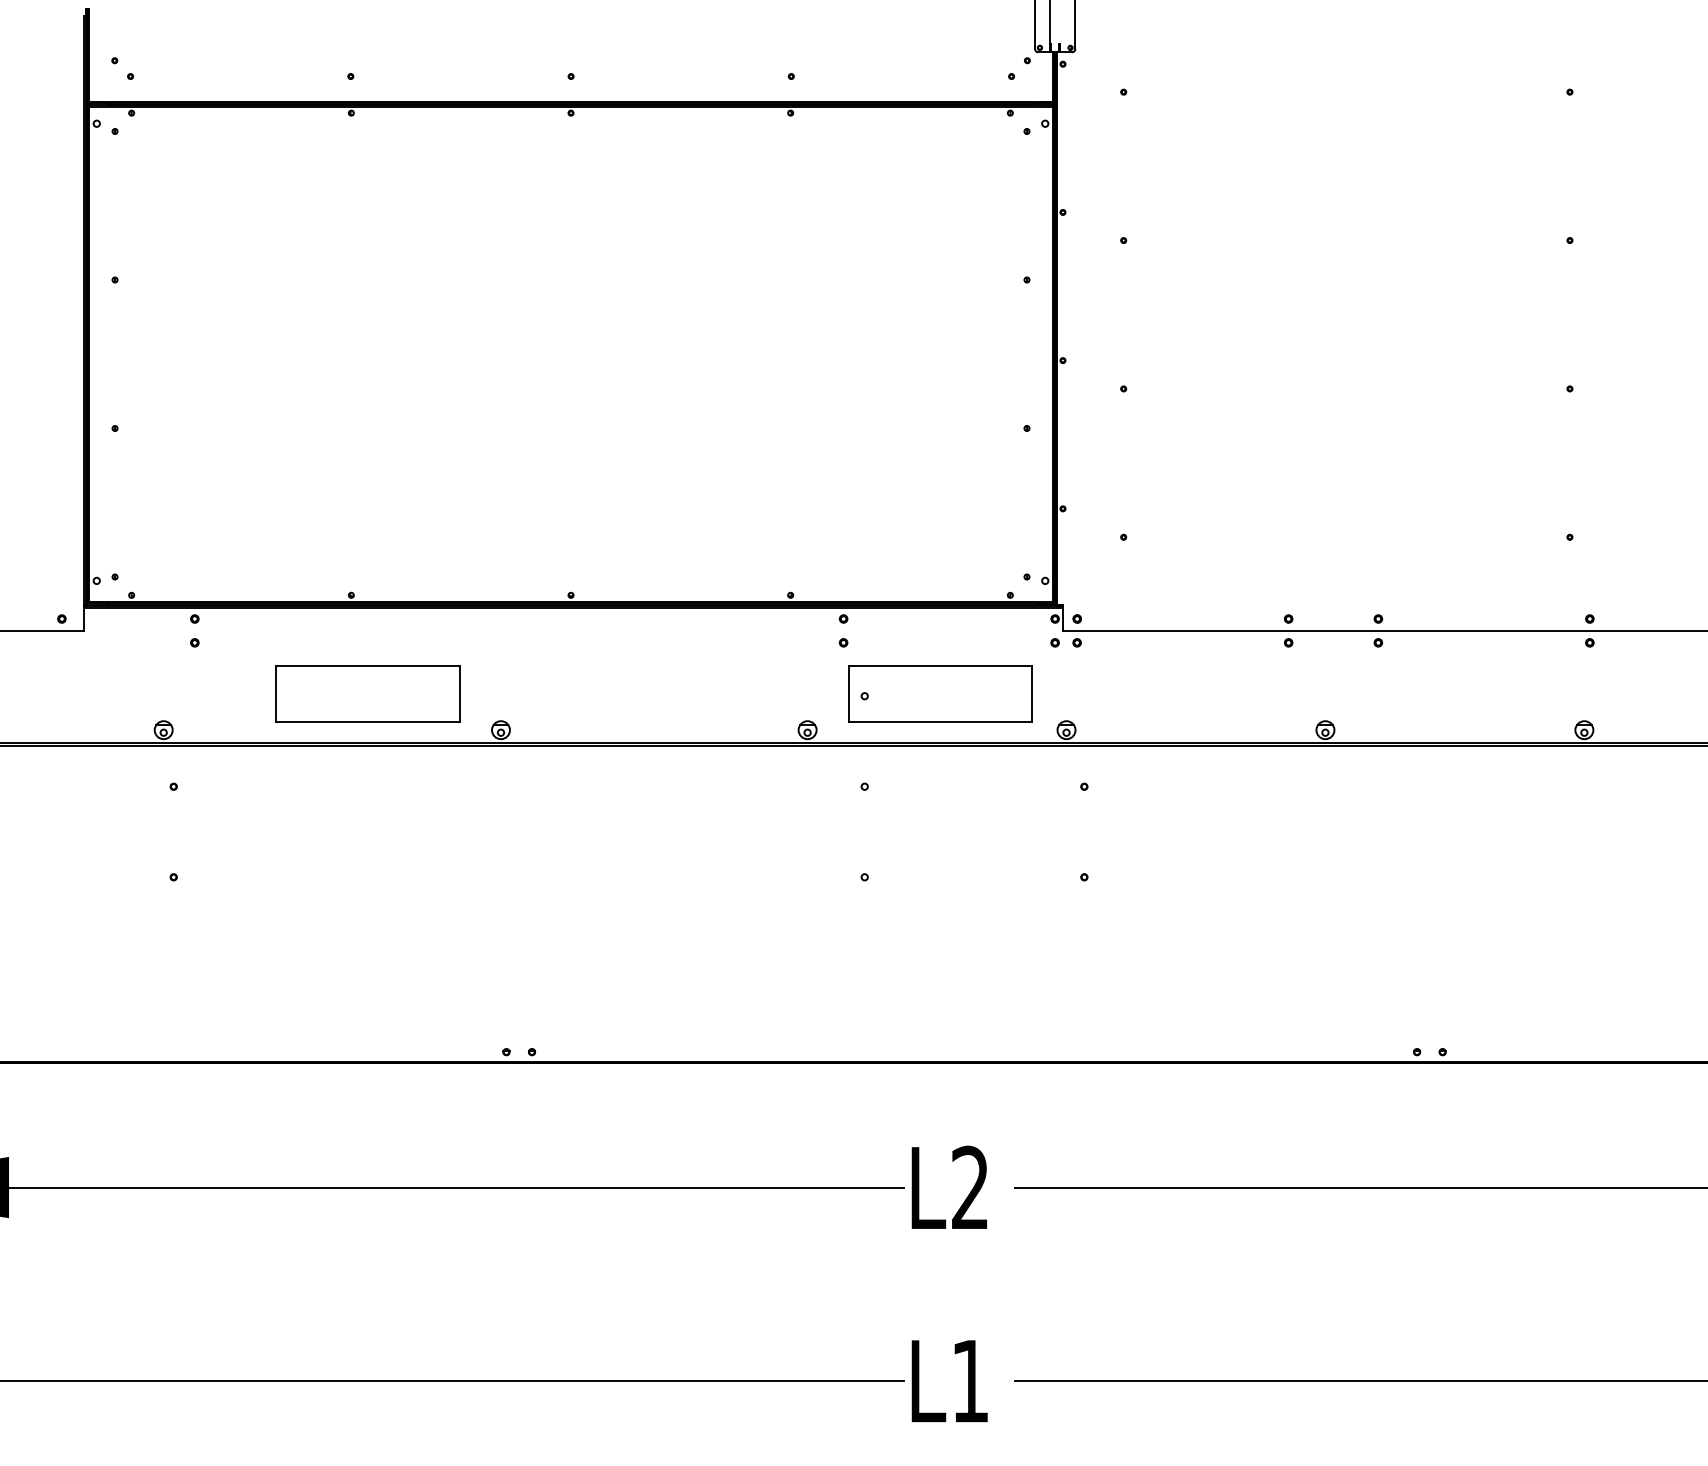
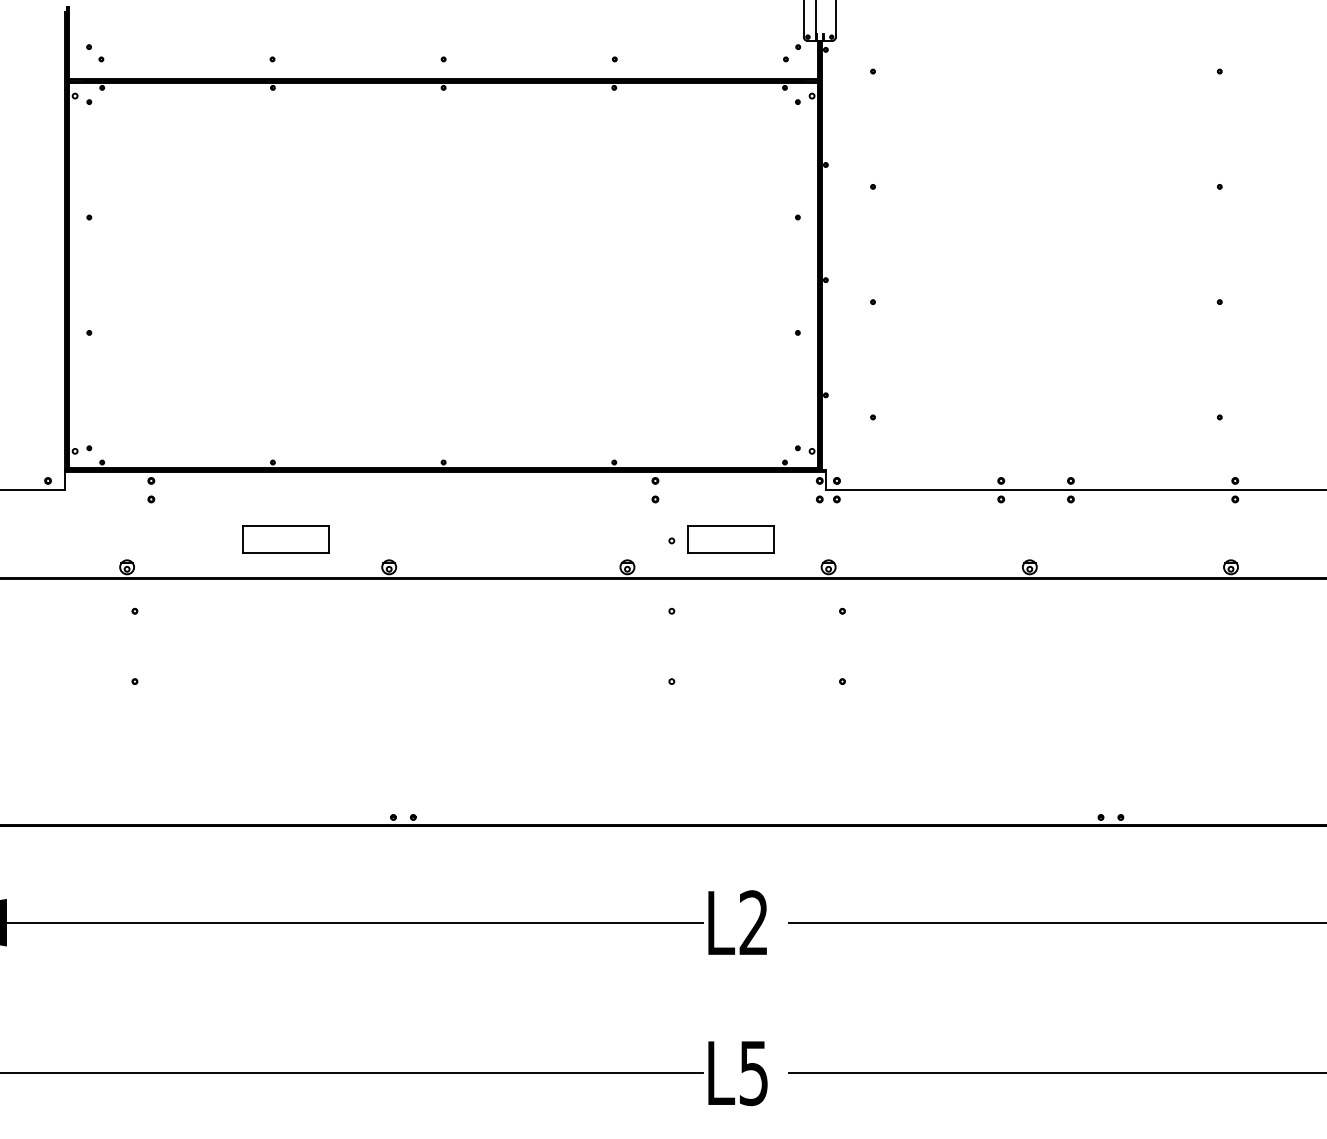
part: (367, 694) -> (285, 539), size x0.6
part: (940, 694) -> (730, 539), size x0.6
text: (969, 1381) -> (753, 1073), L1 -> L5

